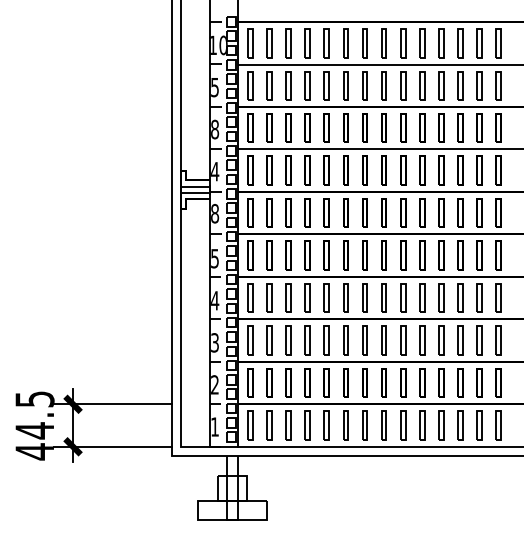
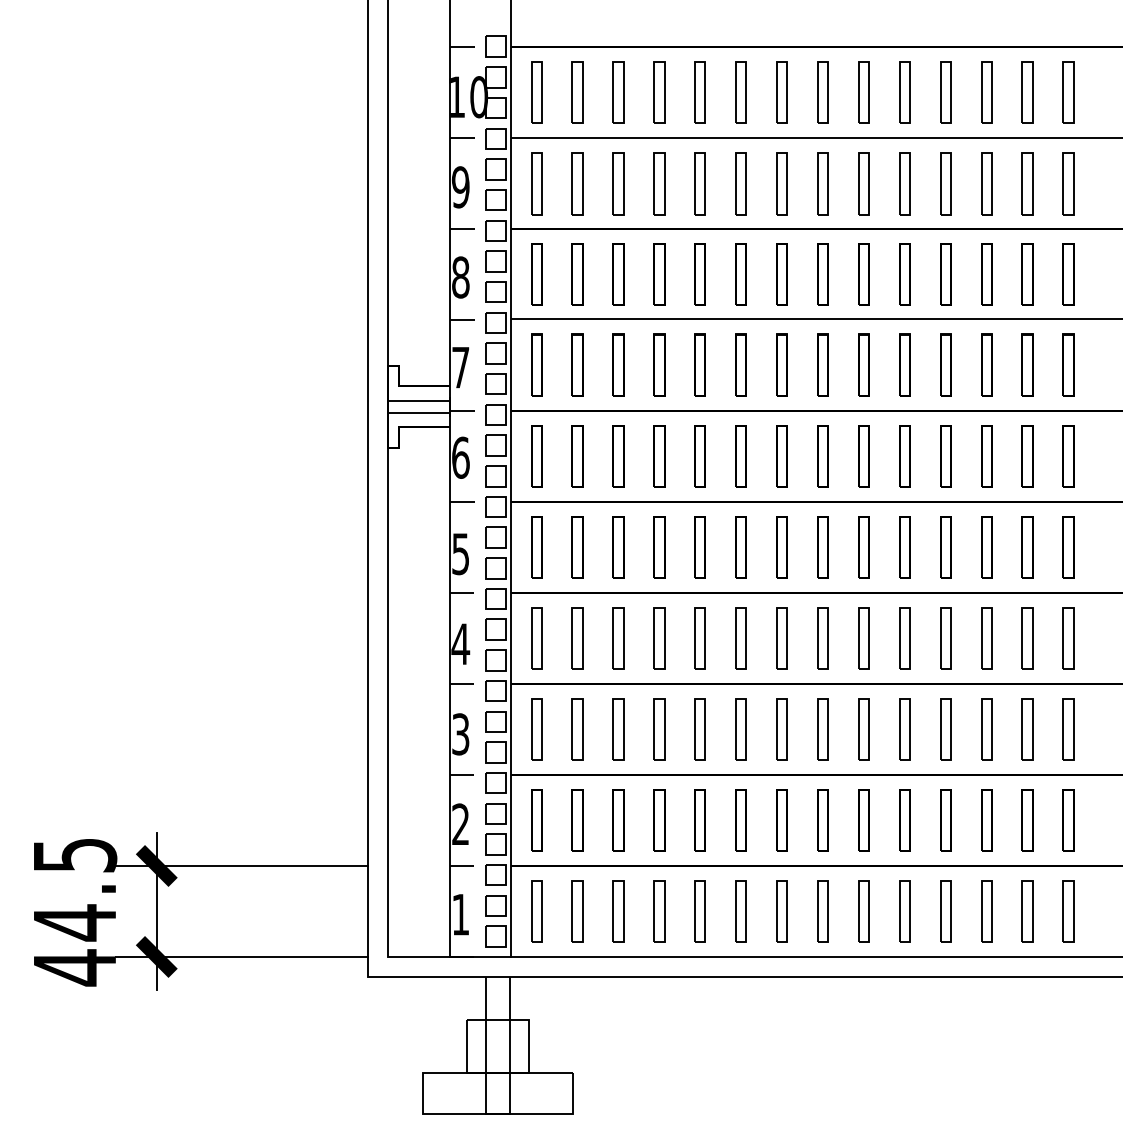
text: (215, 86) -> (461, 185), 5 -> 9
text: (215, 171) -> (461, 367), 4 -> 7
text: (215, 213) -> (461, 457), 8 -> 6

